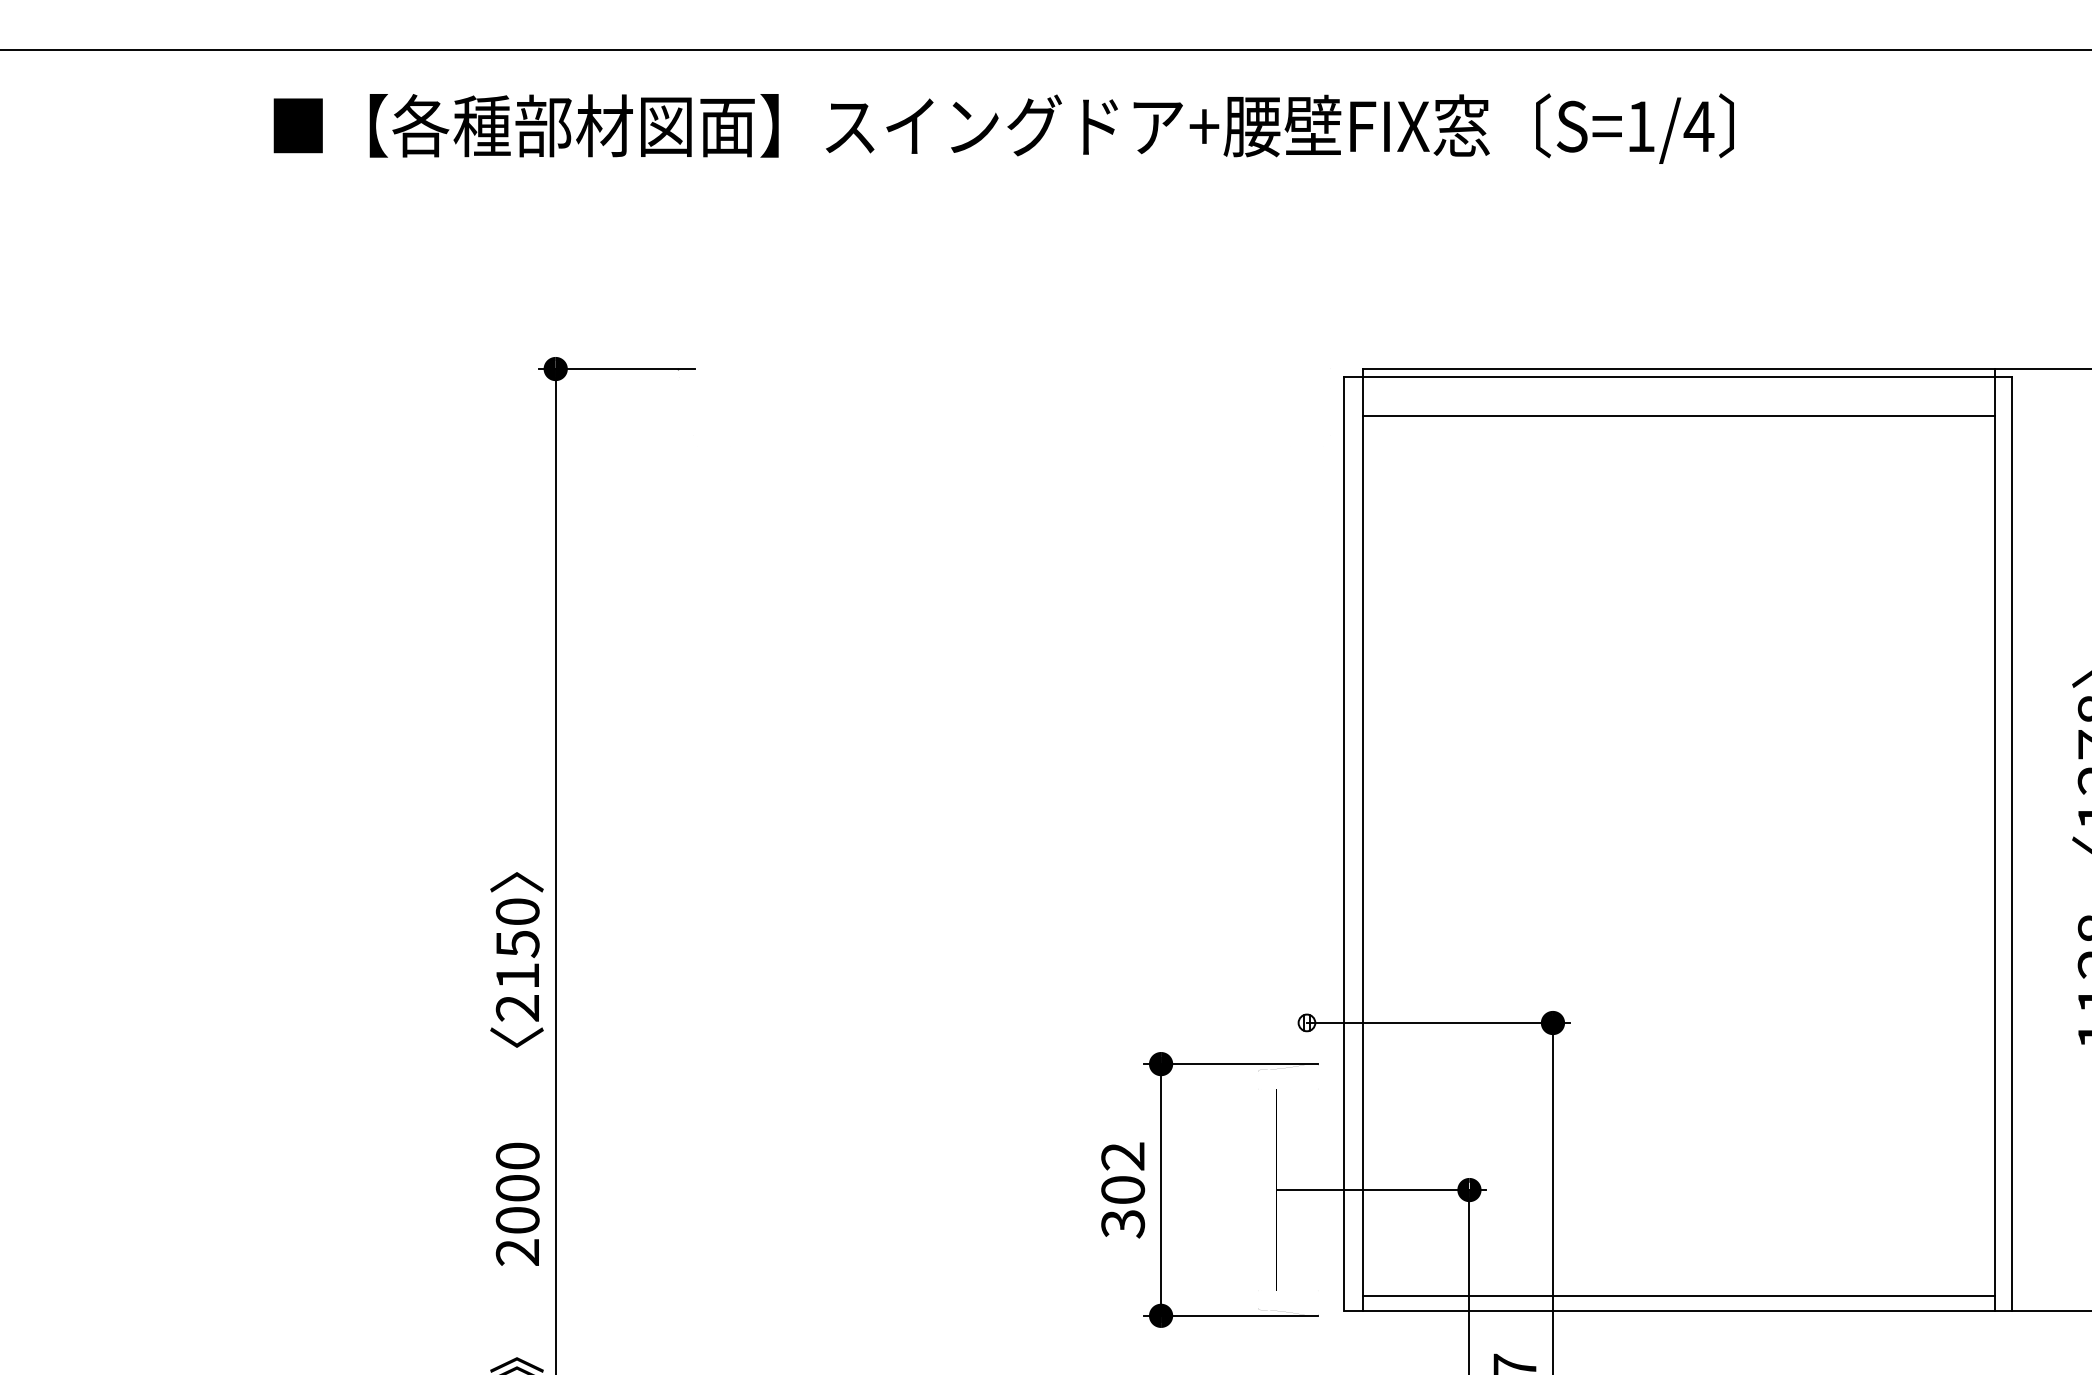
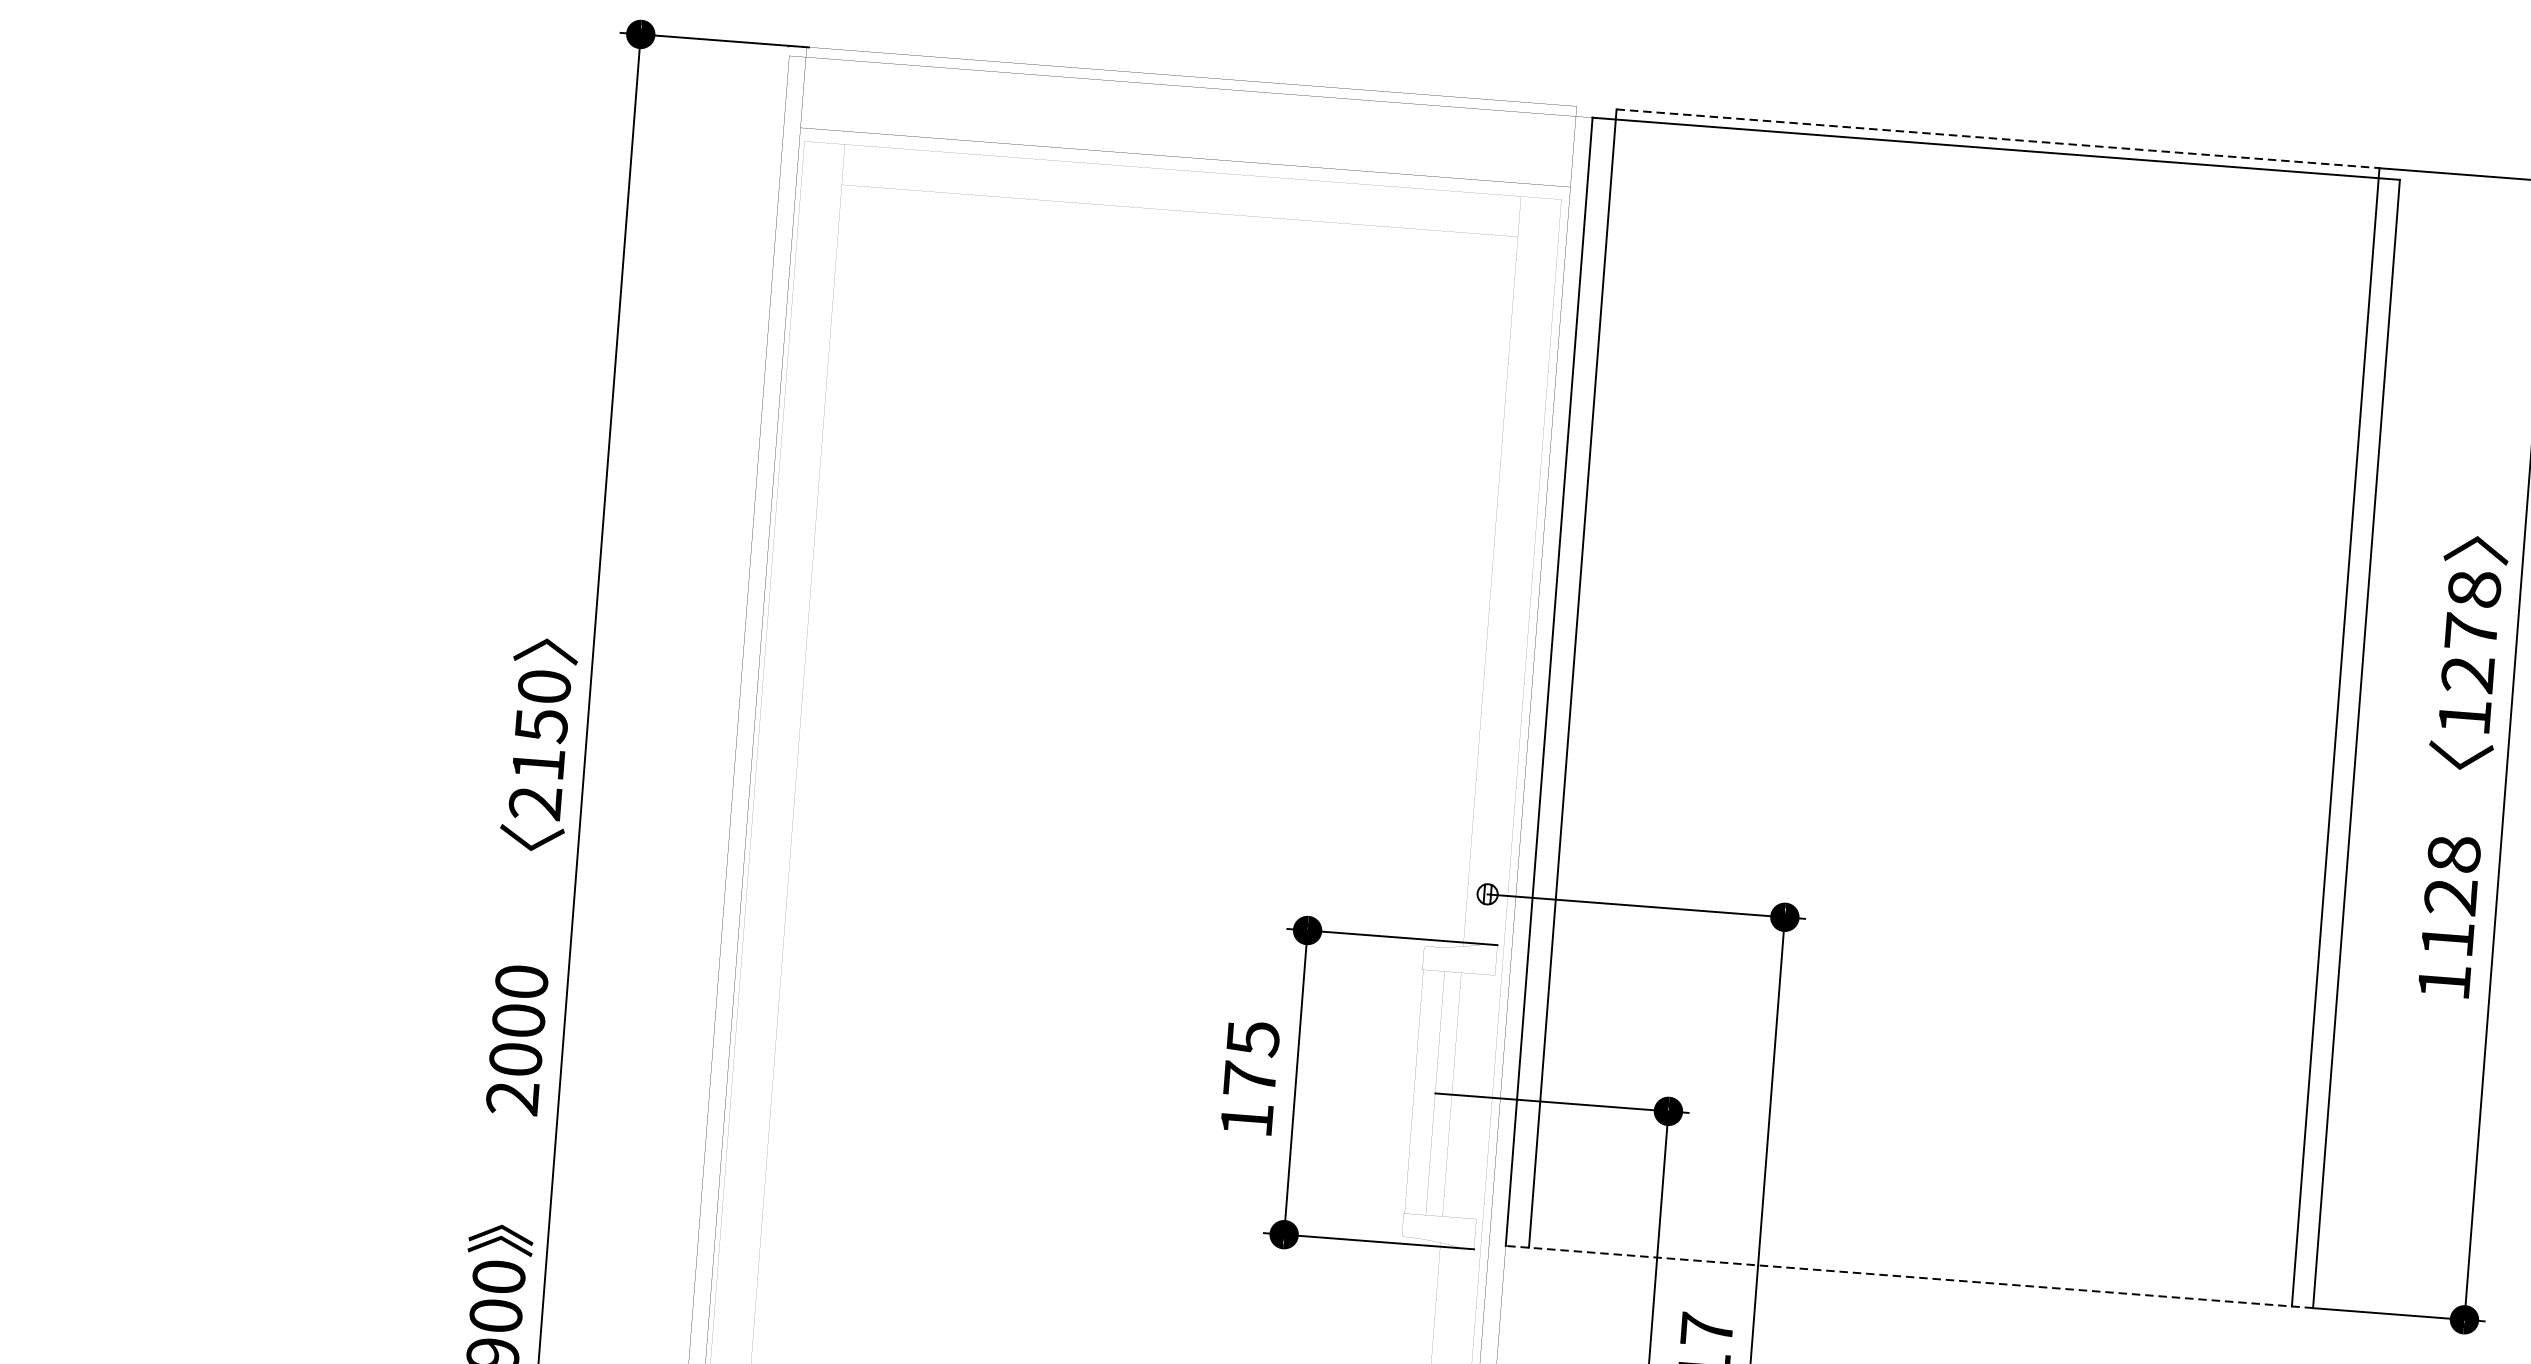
line: (1679, 368) -> (1998, 138), solid -> dashed
line: (1678, 415) -> (1993, 194), removed
text: (1123, 1190) -> (1250, 1079), 302 -> 175
line: (1678, 1296) -> (1911, 1259), removed
line: (1678, 1311) -> (1909, 1277), solid -> dashed

